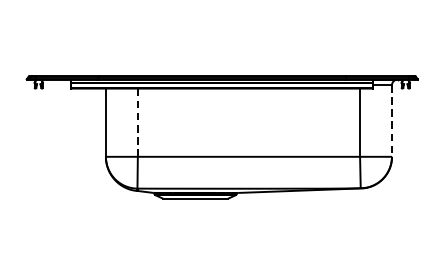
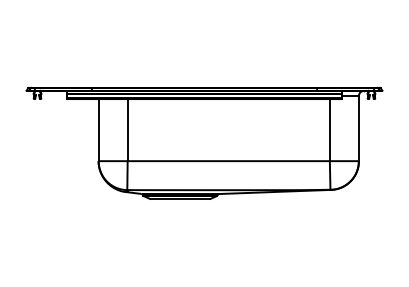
line: (391, 120) -> (358, 128), dashed -> solid
line: (137, 123) -> (127, 130), dashed -> solid

